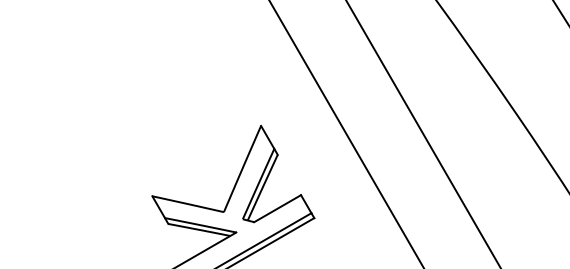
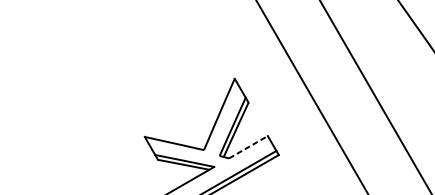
line: (278, 208) -> (249, 147), solid -> dashed

